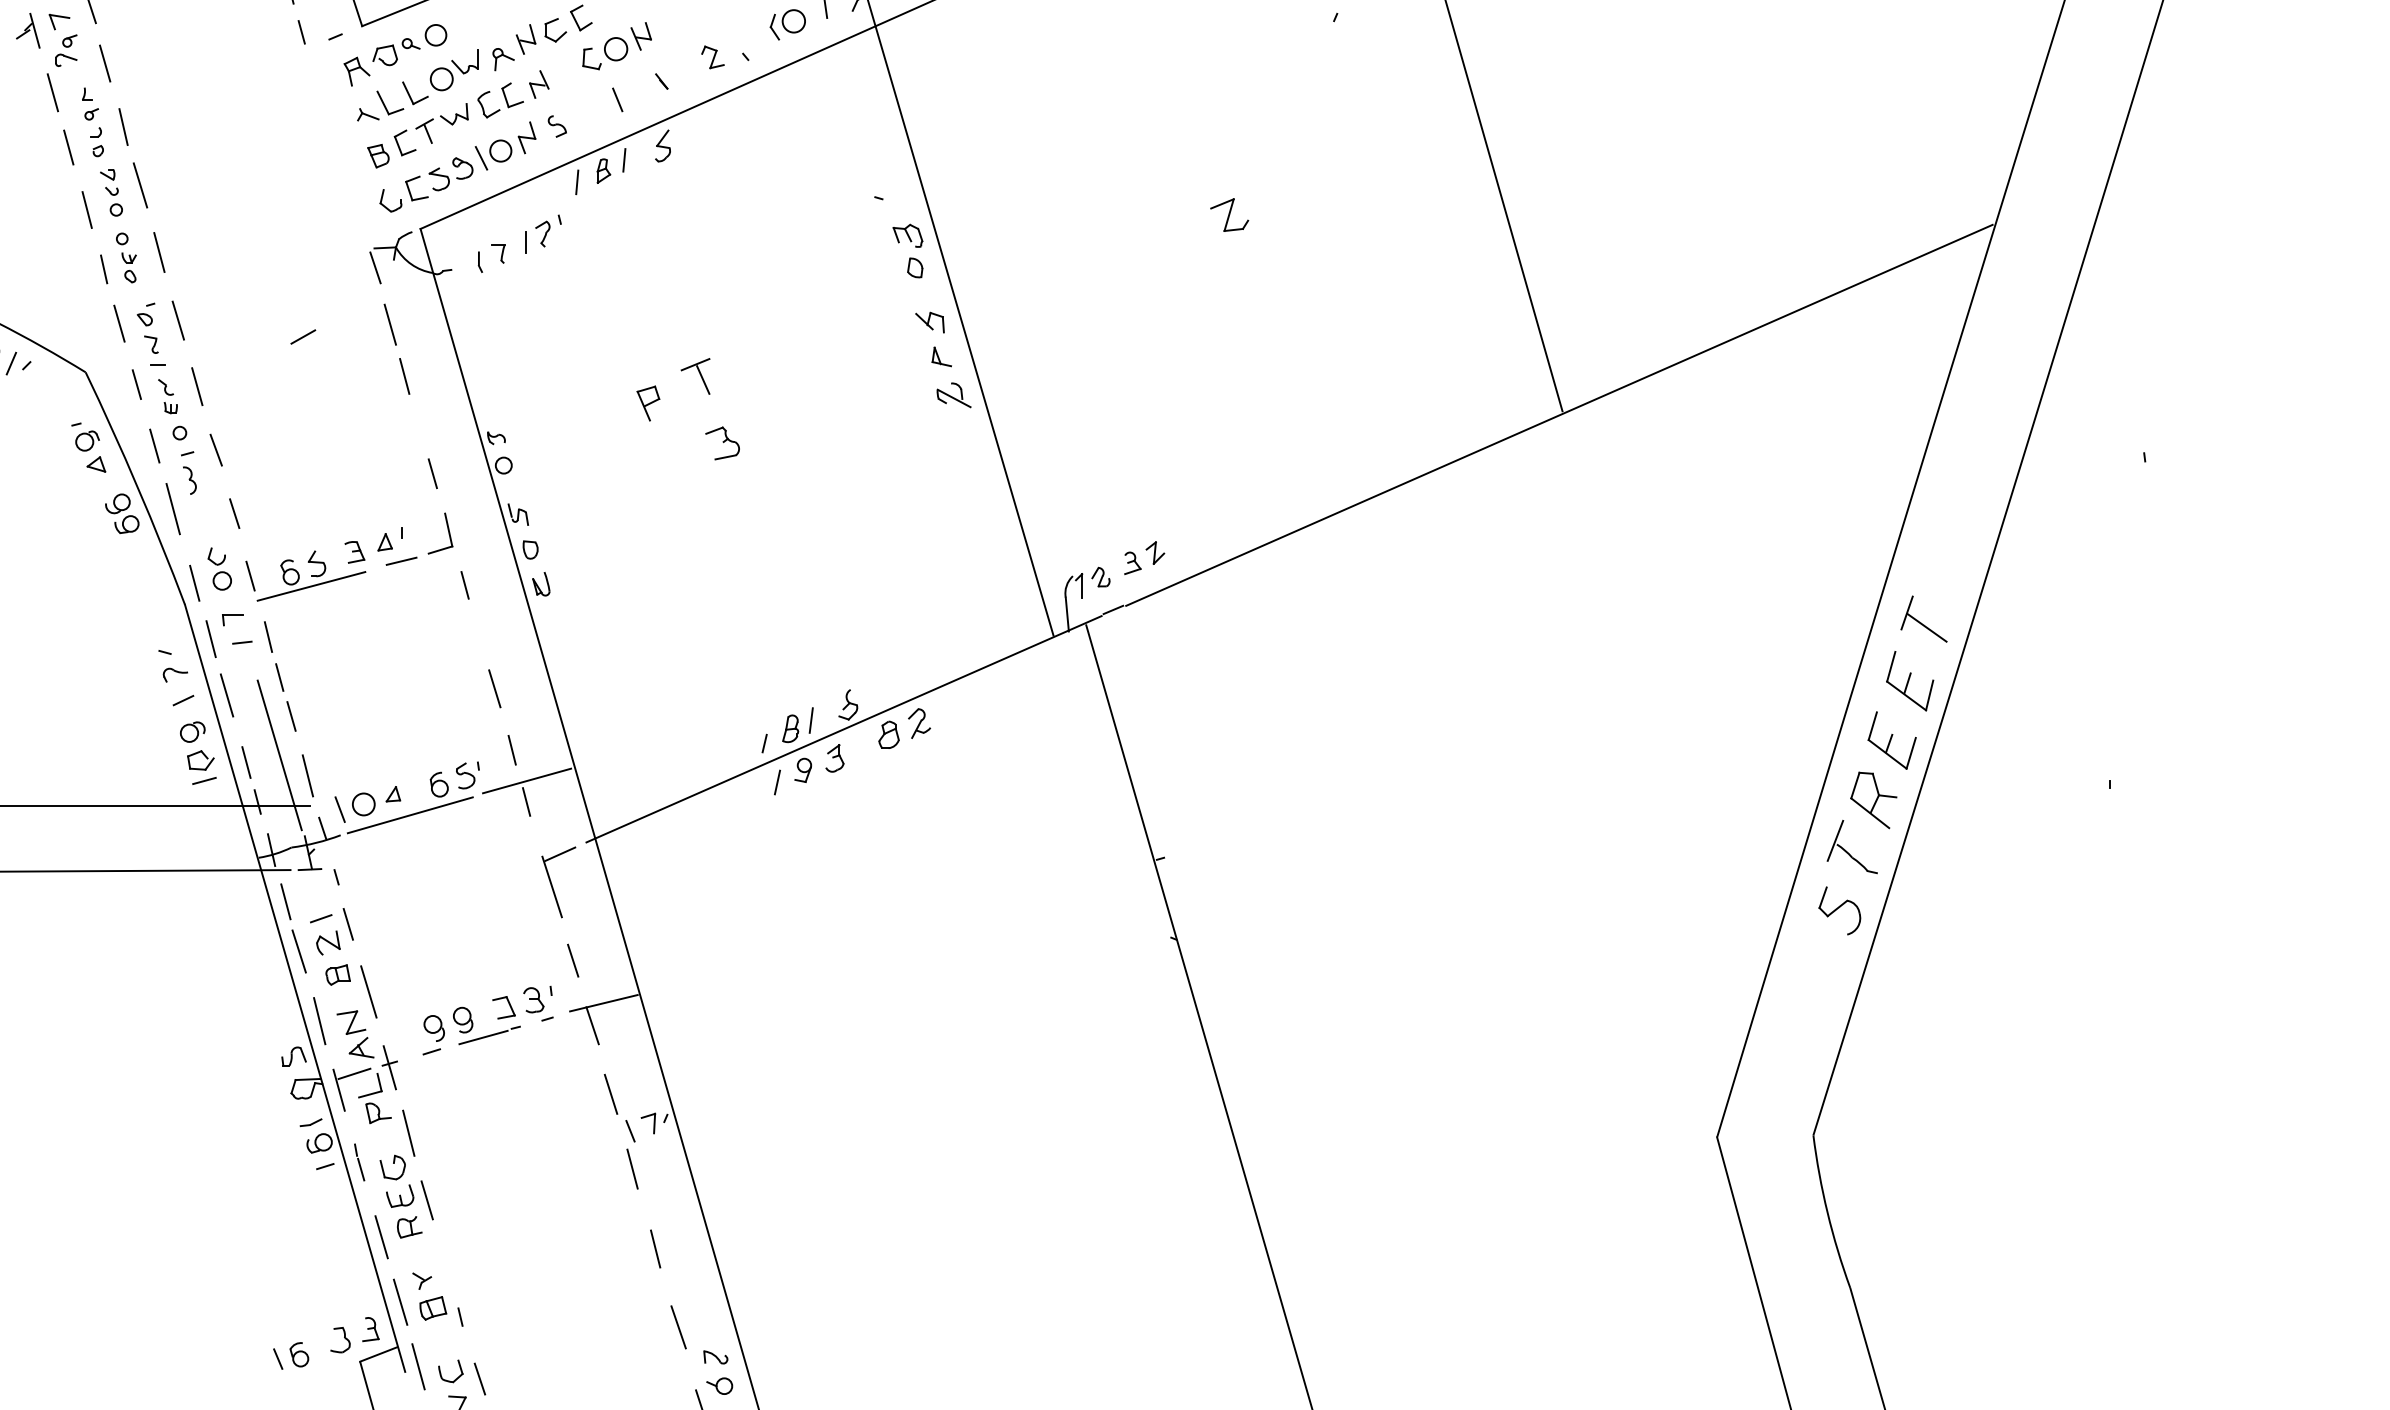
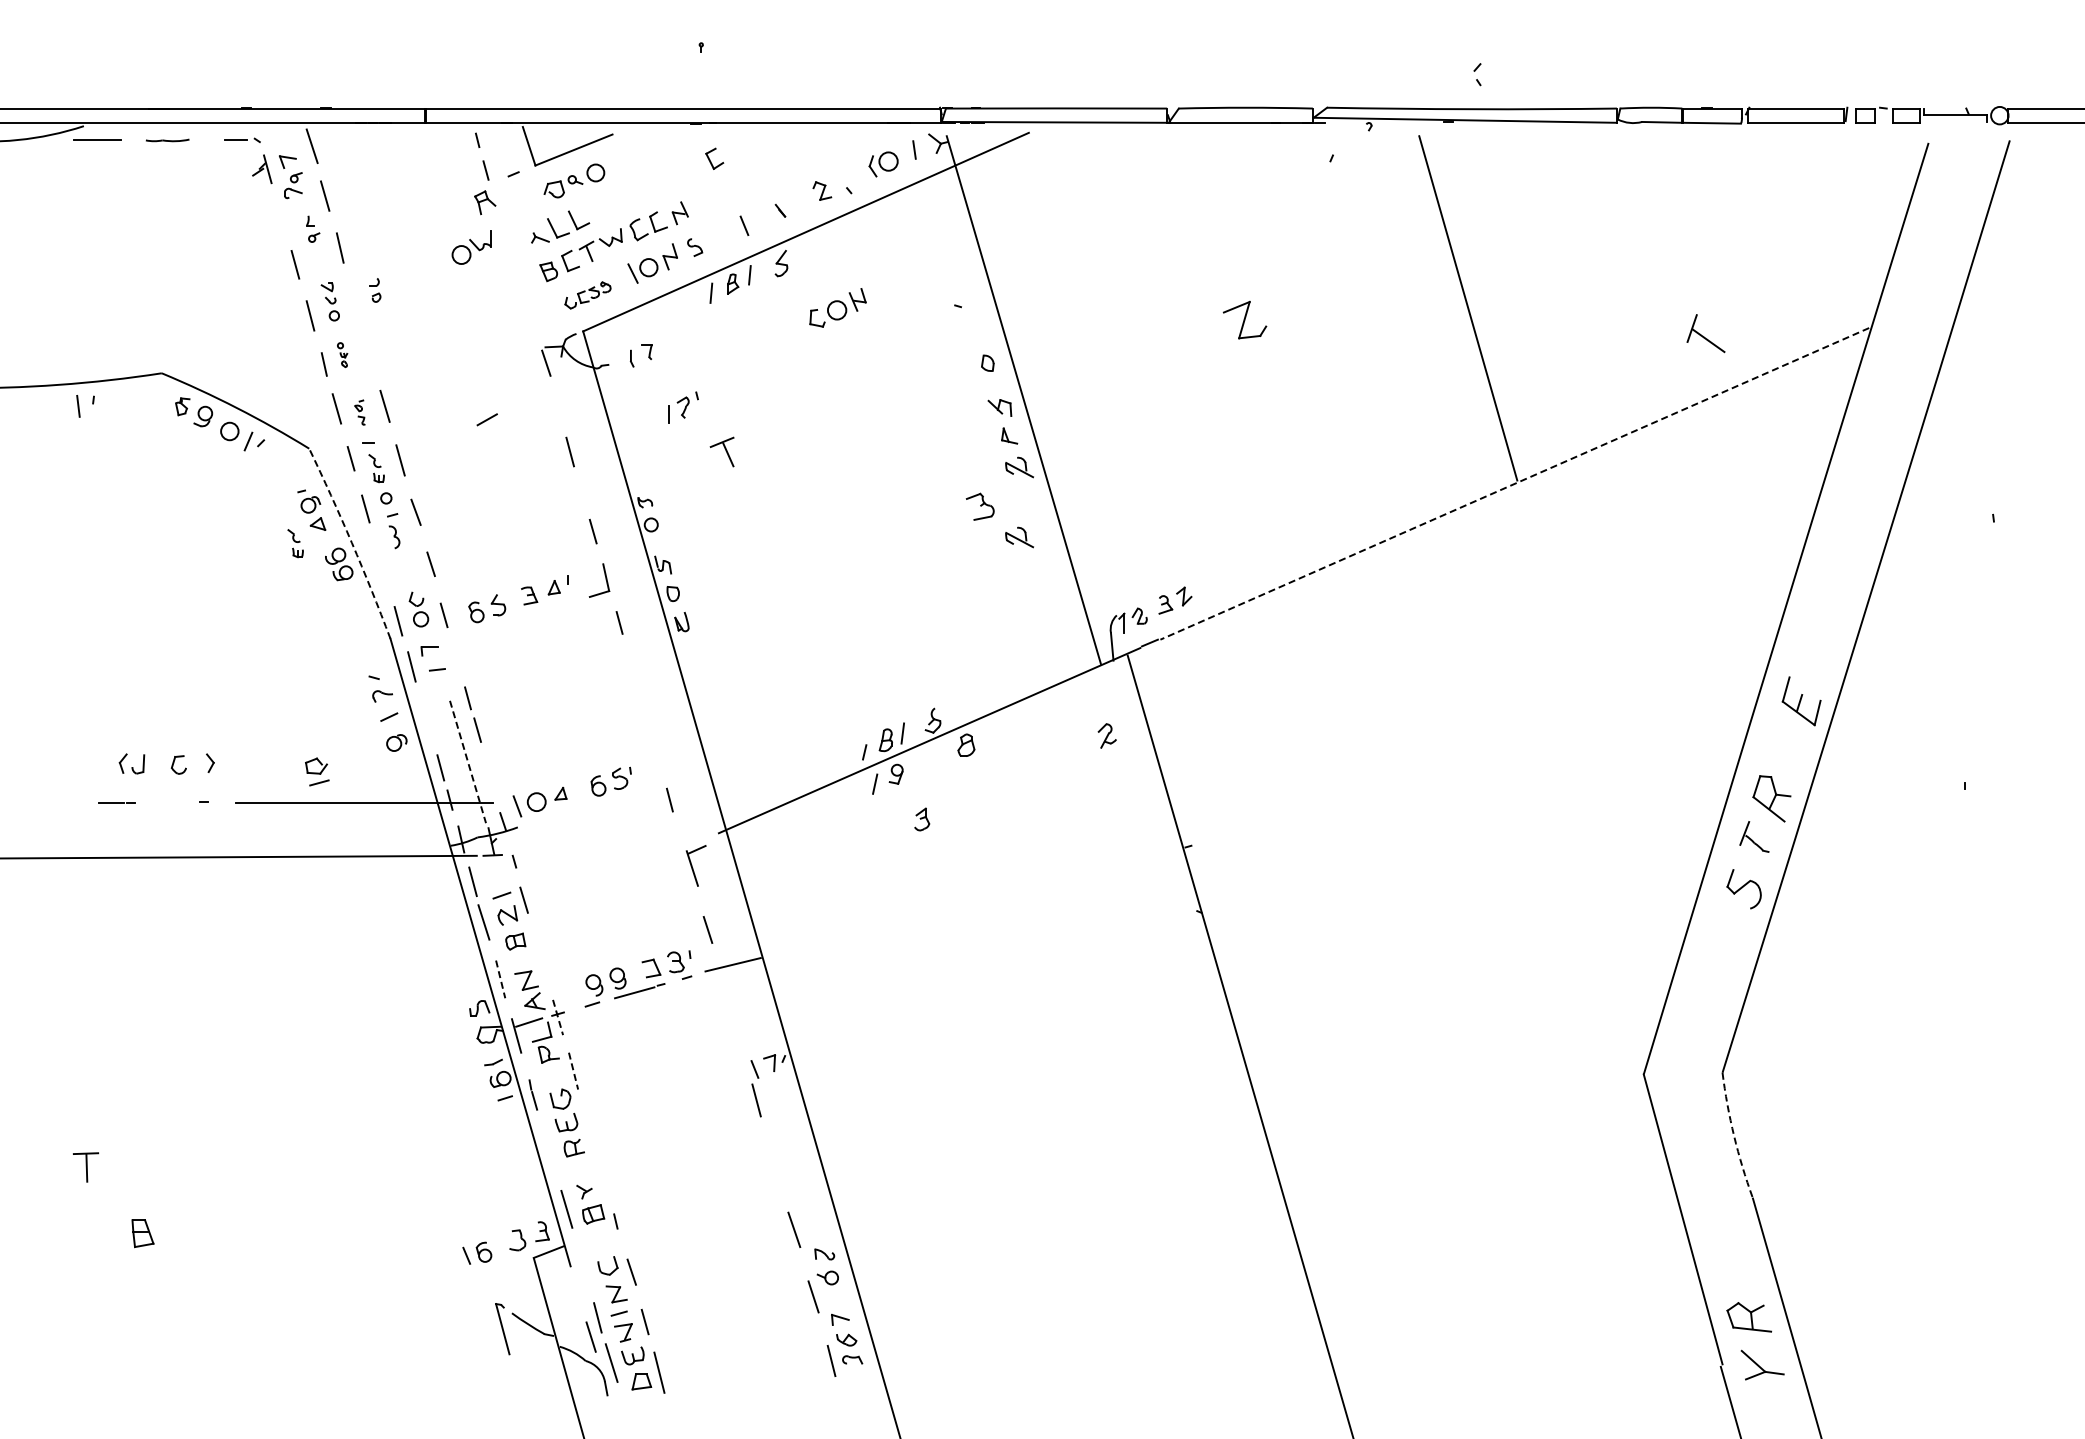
part: (529, 44) -> (672, 180), removed
part: (616, 45) -> (837, 307), moved
part: (453, 70) -> (471, 247), moved
part: (357, 71) -> (485, 202), moved
line: (52, 92) -> (282, 219), removed
part: (96, 142) -> (375, 290), moved
line: (139, 185) -> (353, 295), removed
part: (425, 185) -> (587, 295), size x0.6
part: (1229, 214) -> (1244, 319), size x1.4
part: (543, 233) -> (683, 407), moved
part: (907, 235) -> (981, 336), removed
line: (159, 252) -> (369, 350), removed
part: (126, 257) -> (342, 354), size x0.6
line: (390, 324) -> (558, 409), removed
part: (147, 328) -> (359, 412), size x0.6
part: (694, 375) -> (721, 451), moved
part: (648, 403) -> (769, 474), removed
line: (1559, 416) -> (1514, 484), solid -> dashed
part: (721, 443) -> (979, 506), moved
part: (953, 480) -> (1019, 537), added
arc: (137, 487) -> (351, 542), solid -> dashed
part: (68, 488) -> (295, 543), added
line: (172, 509) -> (380, 560), removed
line: (401, 561) -> (567, 603), removed
line: (310, 586) -> (493, 623), removed
part: (1923, 619) -> (1705, 333), moved
line: (268, 637) -> (458, 665), removed
line: (494, 688) -> (643, 707), removed
line: (226, 694) -> (424, 712), removed
part: (918, 722) -> (1106, 735), moved
part: (1891, 740) -> (1786, 749), removed
line: (512, 749) -> (658, 757), removed
line: (280, 755) -> (468, 762), solid -> dashed
part: (835, 758) -> (922, 819), moved
part: (202, 766) -> (317, 771), moved
line: (307, 775) -> (490, 778), removed
line: (527, 780) -> (670, 782), removed
line: (409, 814) -> (574, 810), removed
part: (1852, 846) -> (1754, 836), size x0.7
part: (557, 881) -> (695, 865), size x0.7
line: (368, 991) -> (540, 955), removed
line: (319, 1021) -> (500, 979), solid -> dashed
line: (592, 1026) -> (723, 983), removed
line: (390, 1068) -> (558, 1018), solid -> dashed
line: (610, 1094) -> (738, 1039), removed
line: (408, 1133) -> (573, 1071), solid -> dashed
line: (427, 1199) -> (588, 1125), removed
arc: (1828, 1213) -> (1734, 1136), solid -> dashed
line: (381, 1237) -> (551, 1156), removed
line: (655, 1248) -> (775, 1165), removed
line: (418, 1366) -> (581, 1261), removed

